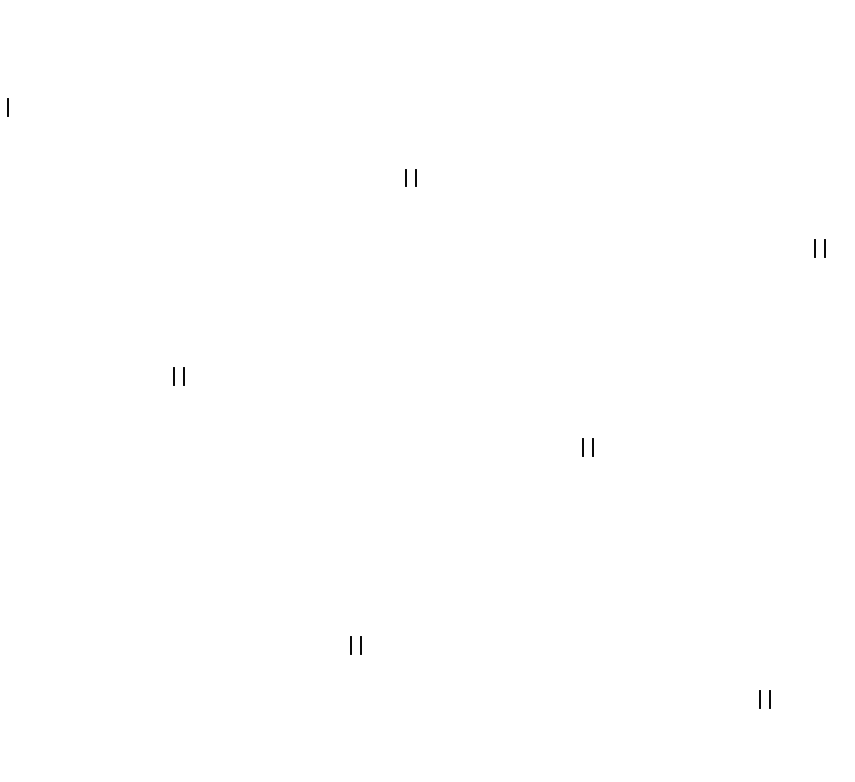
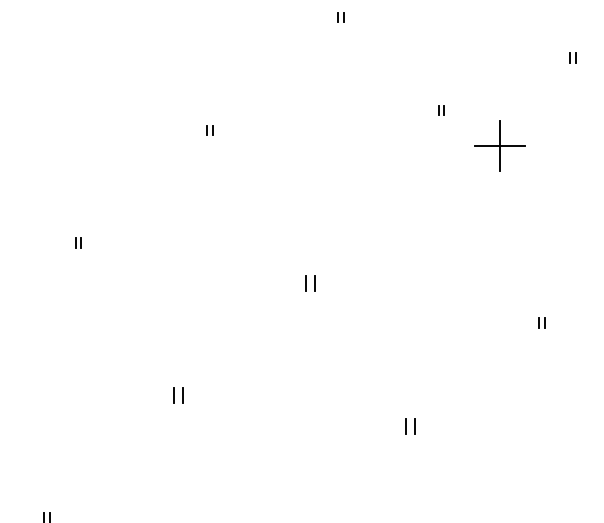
part: (819, 248) -> (441, 110), moved
part: (586, 446) -> (309, 282), size x1.6
part: (355, 645) -> (178, 395), size x1.6
part: (764, 699) -> (410, 426), size x1.6

